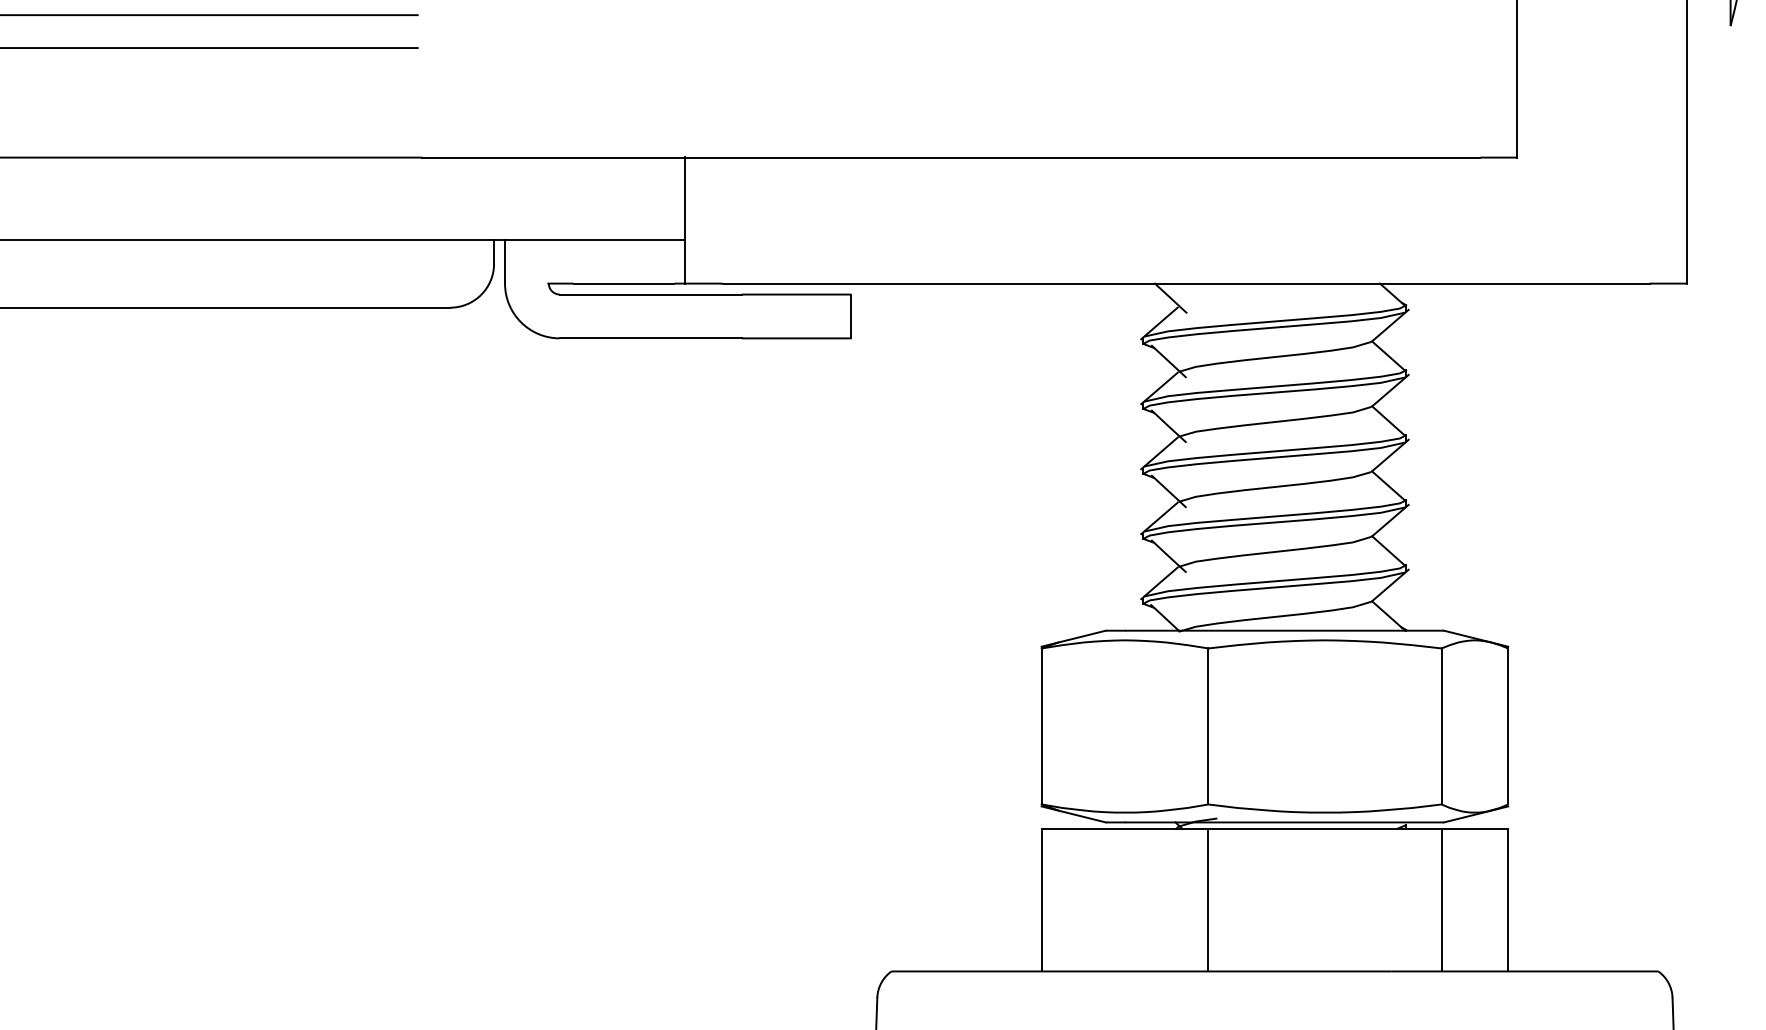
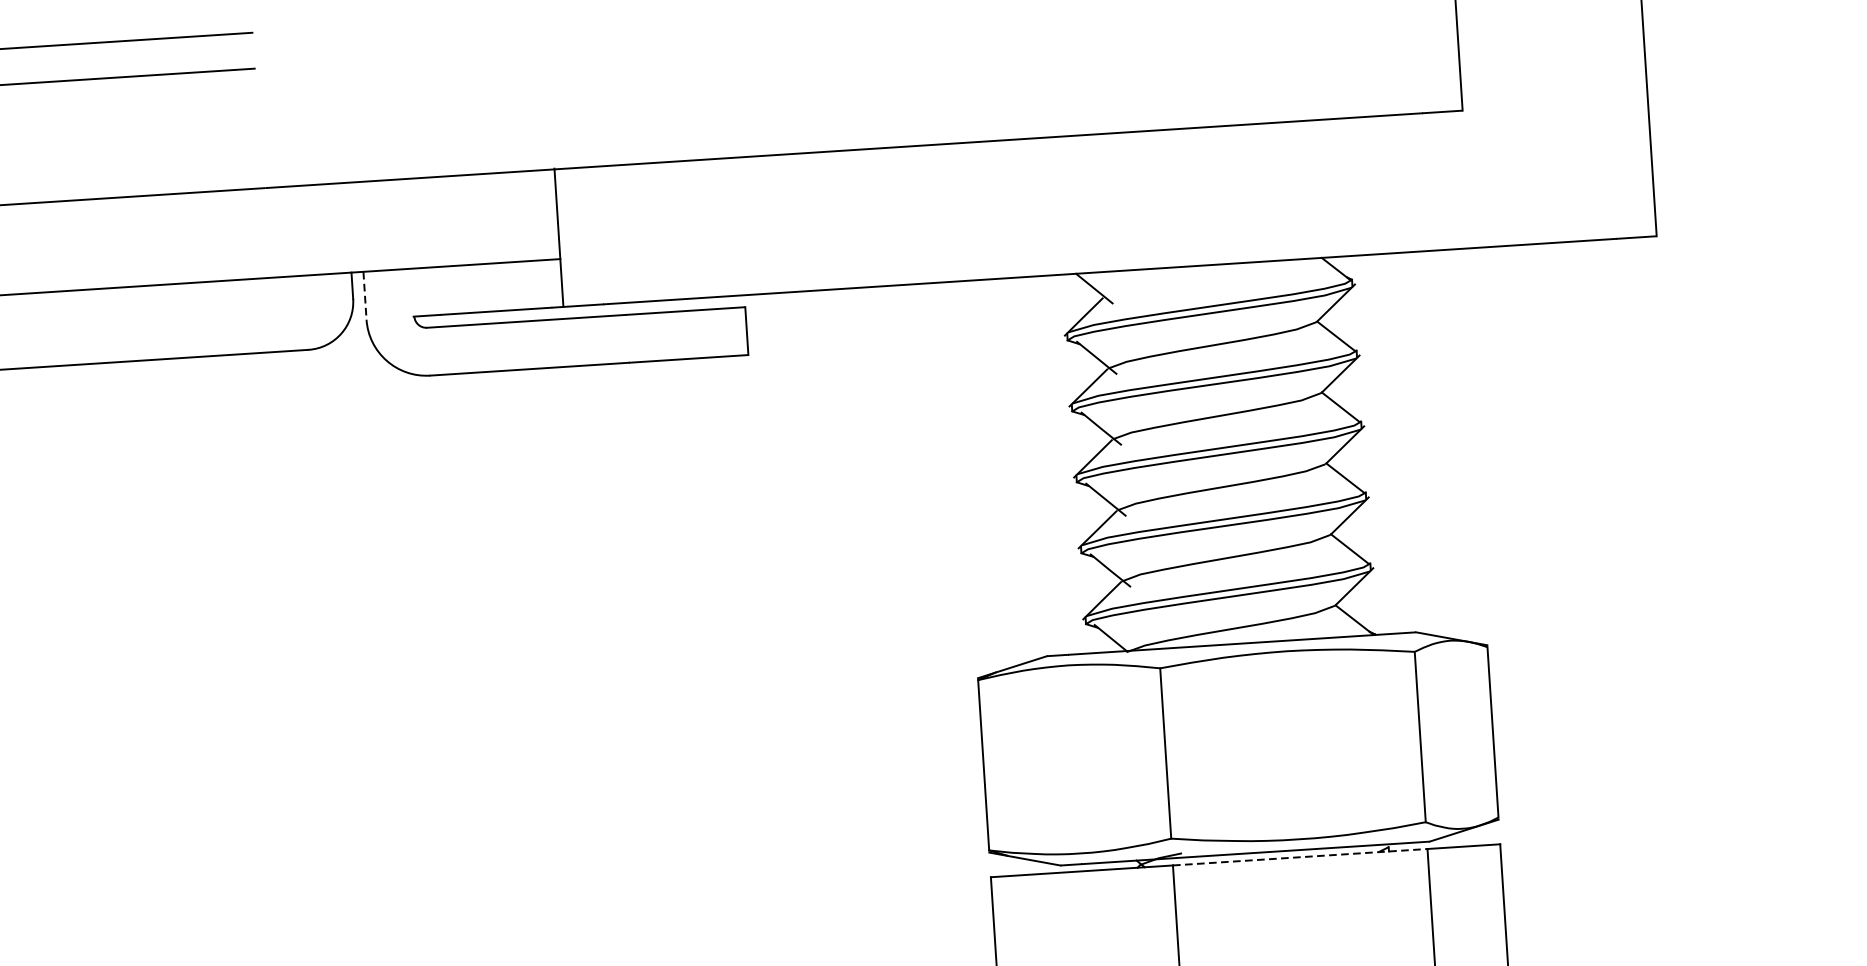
line: (505, 261) -> (365, 295), solid -> dashed
line: (1325, 829) -> (1300, 857), solid -> dashed

